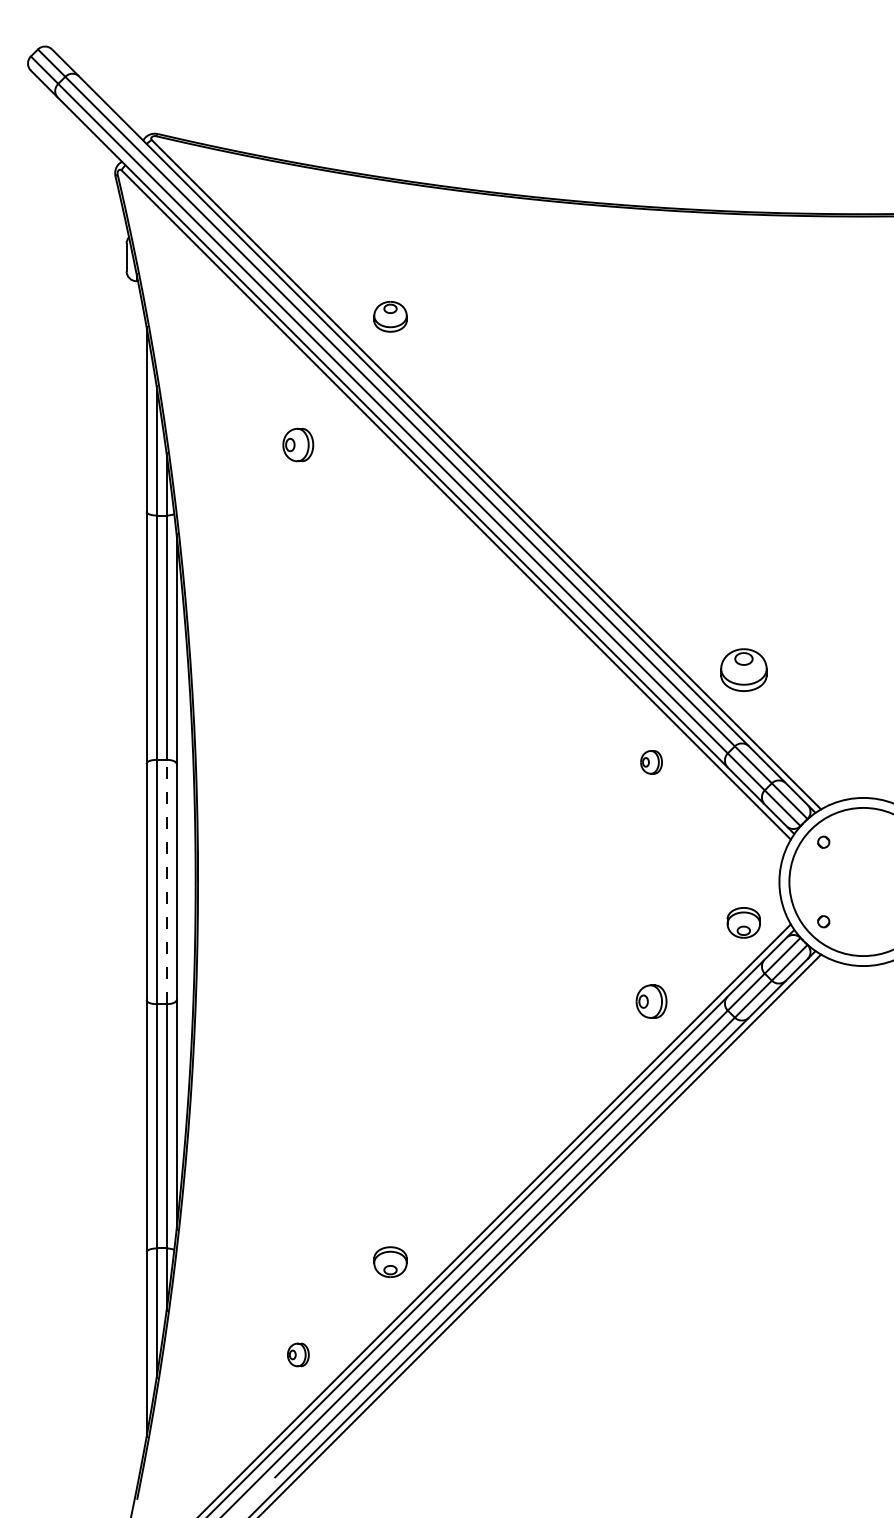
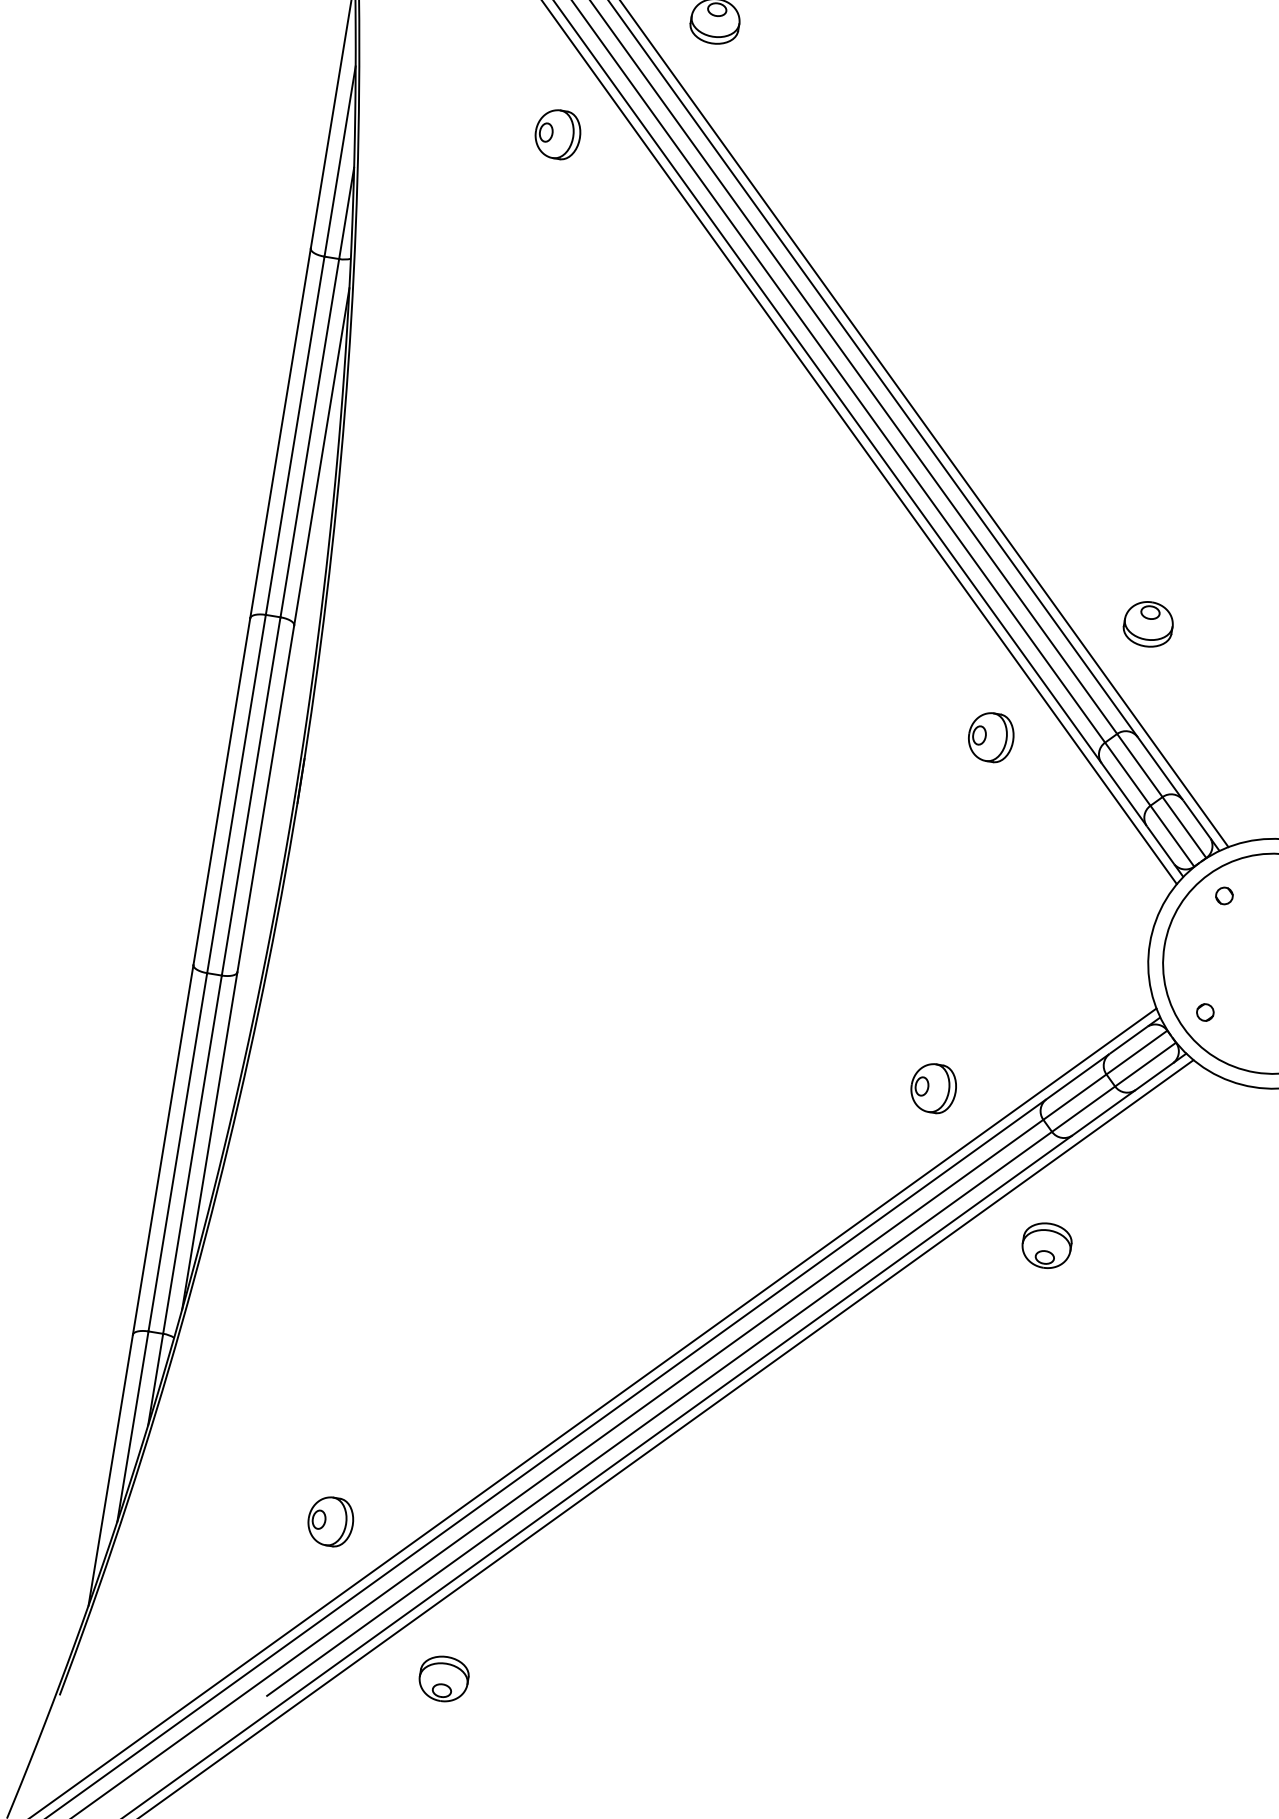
part: (298, 444) -> (558, 133), moved
part: (743, 669) -> (1148, 623), size x0.71
part: (651, 762) -> (991, 737), size x1.43
line: (166, 881) -> (251, 795), dashed -> solid
part: (743, 922) -> (1046, 1245), moved
part: (390, 1261) -> (444, 1678), moved
part: (298, 1354) -> (331, 1521), size x1.43

